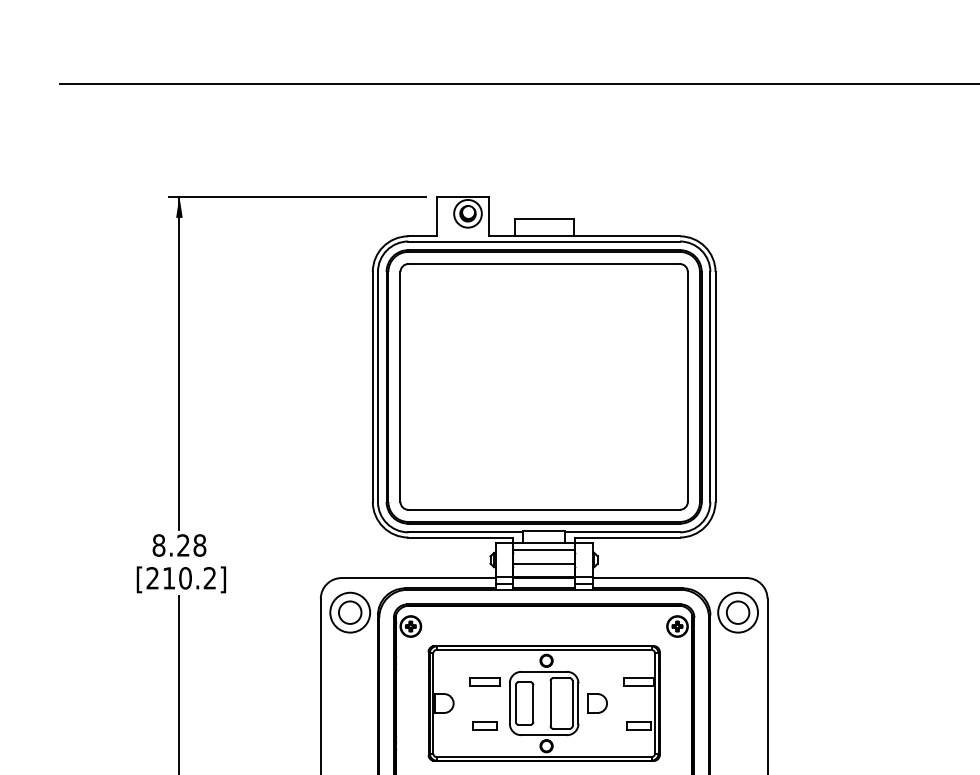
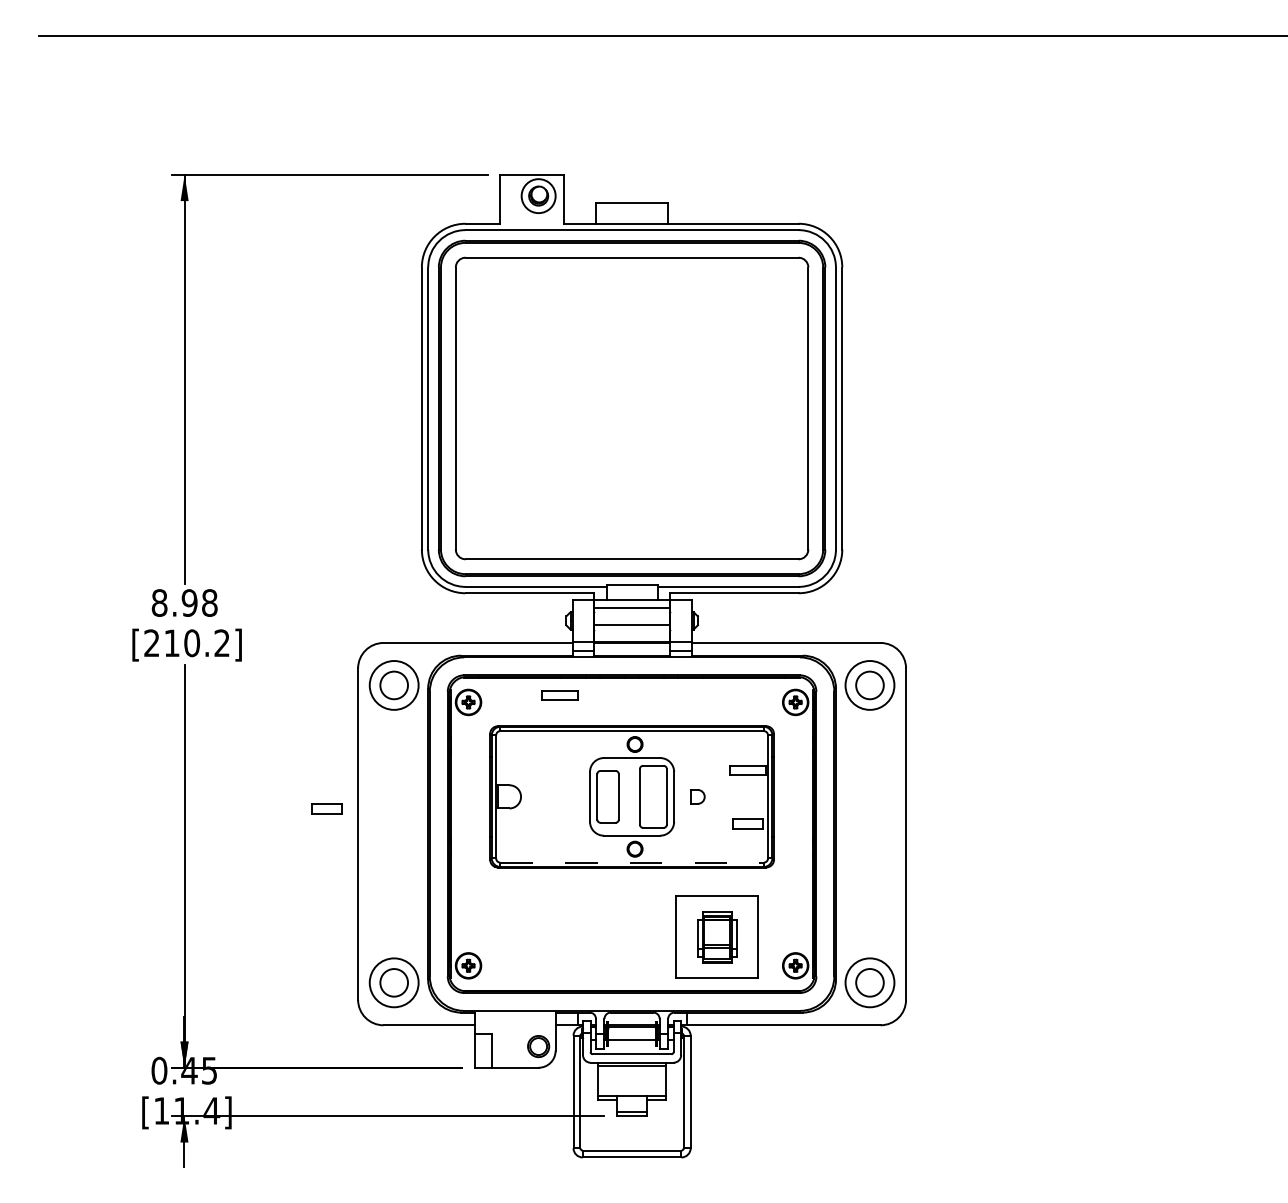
text: (183, 545) -> (189, 602), 8.28 -> 8.98
part: (484, 682) -> (559, 695), moved
part: (597, 703) -> (697, 796), size x0.6
part: (484, 725) -> (326, 808), moved
line: (544, 757) -> (632, 862), solid -> dashed

